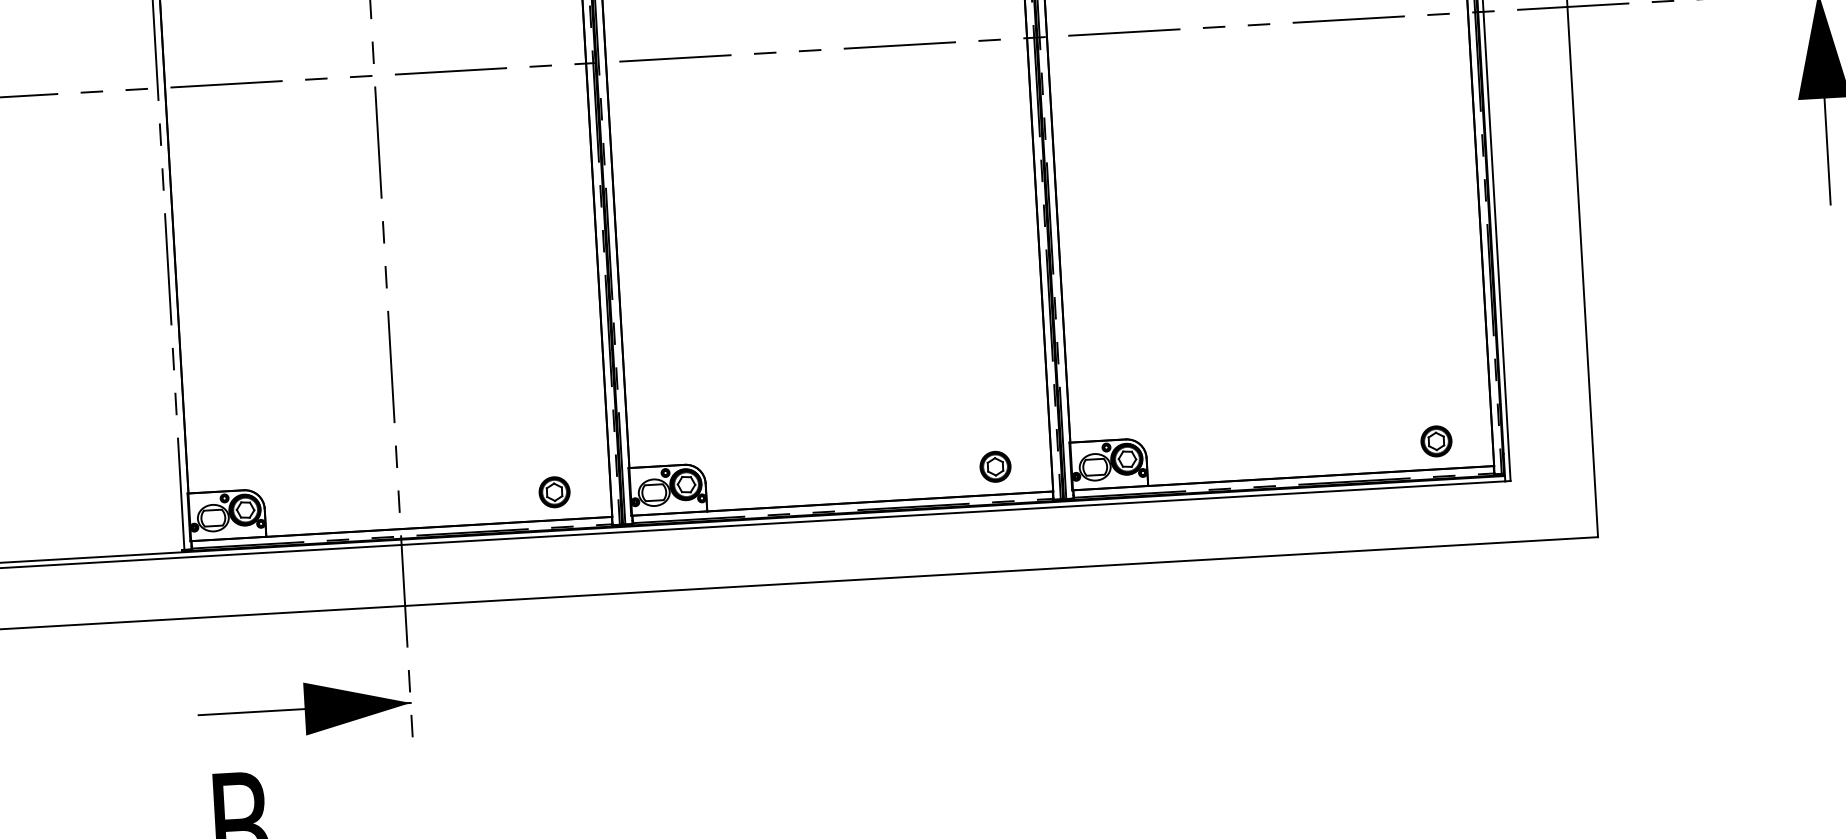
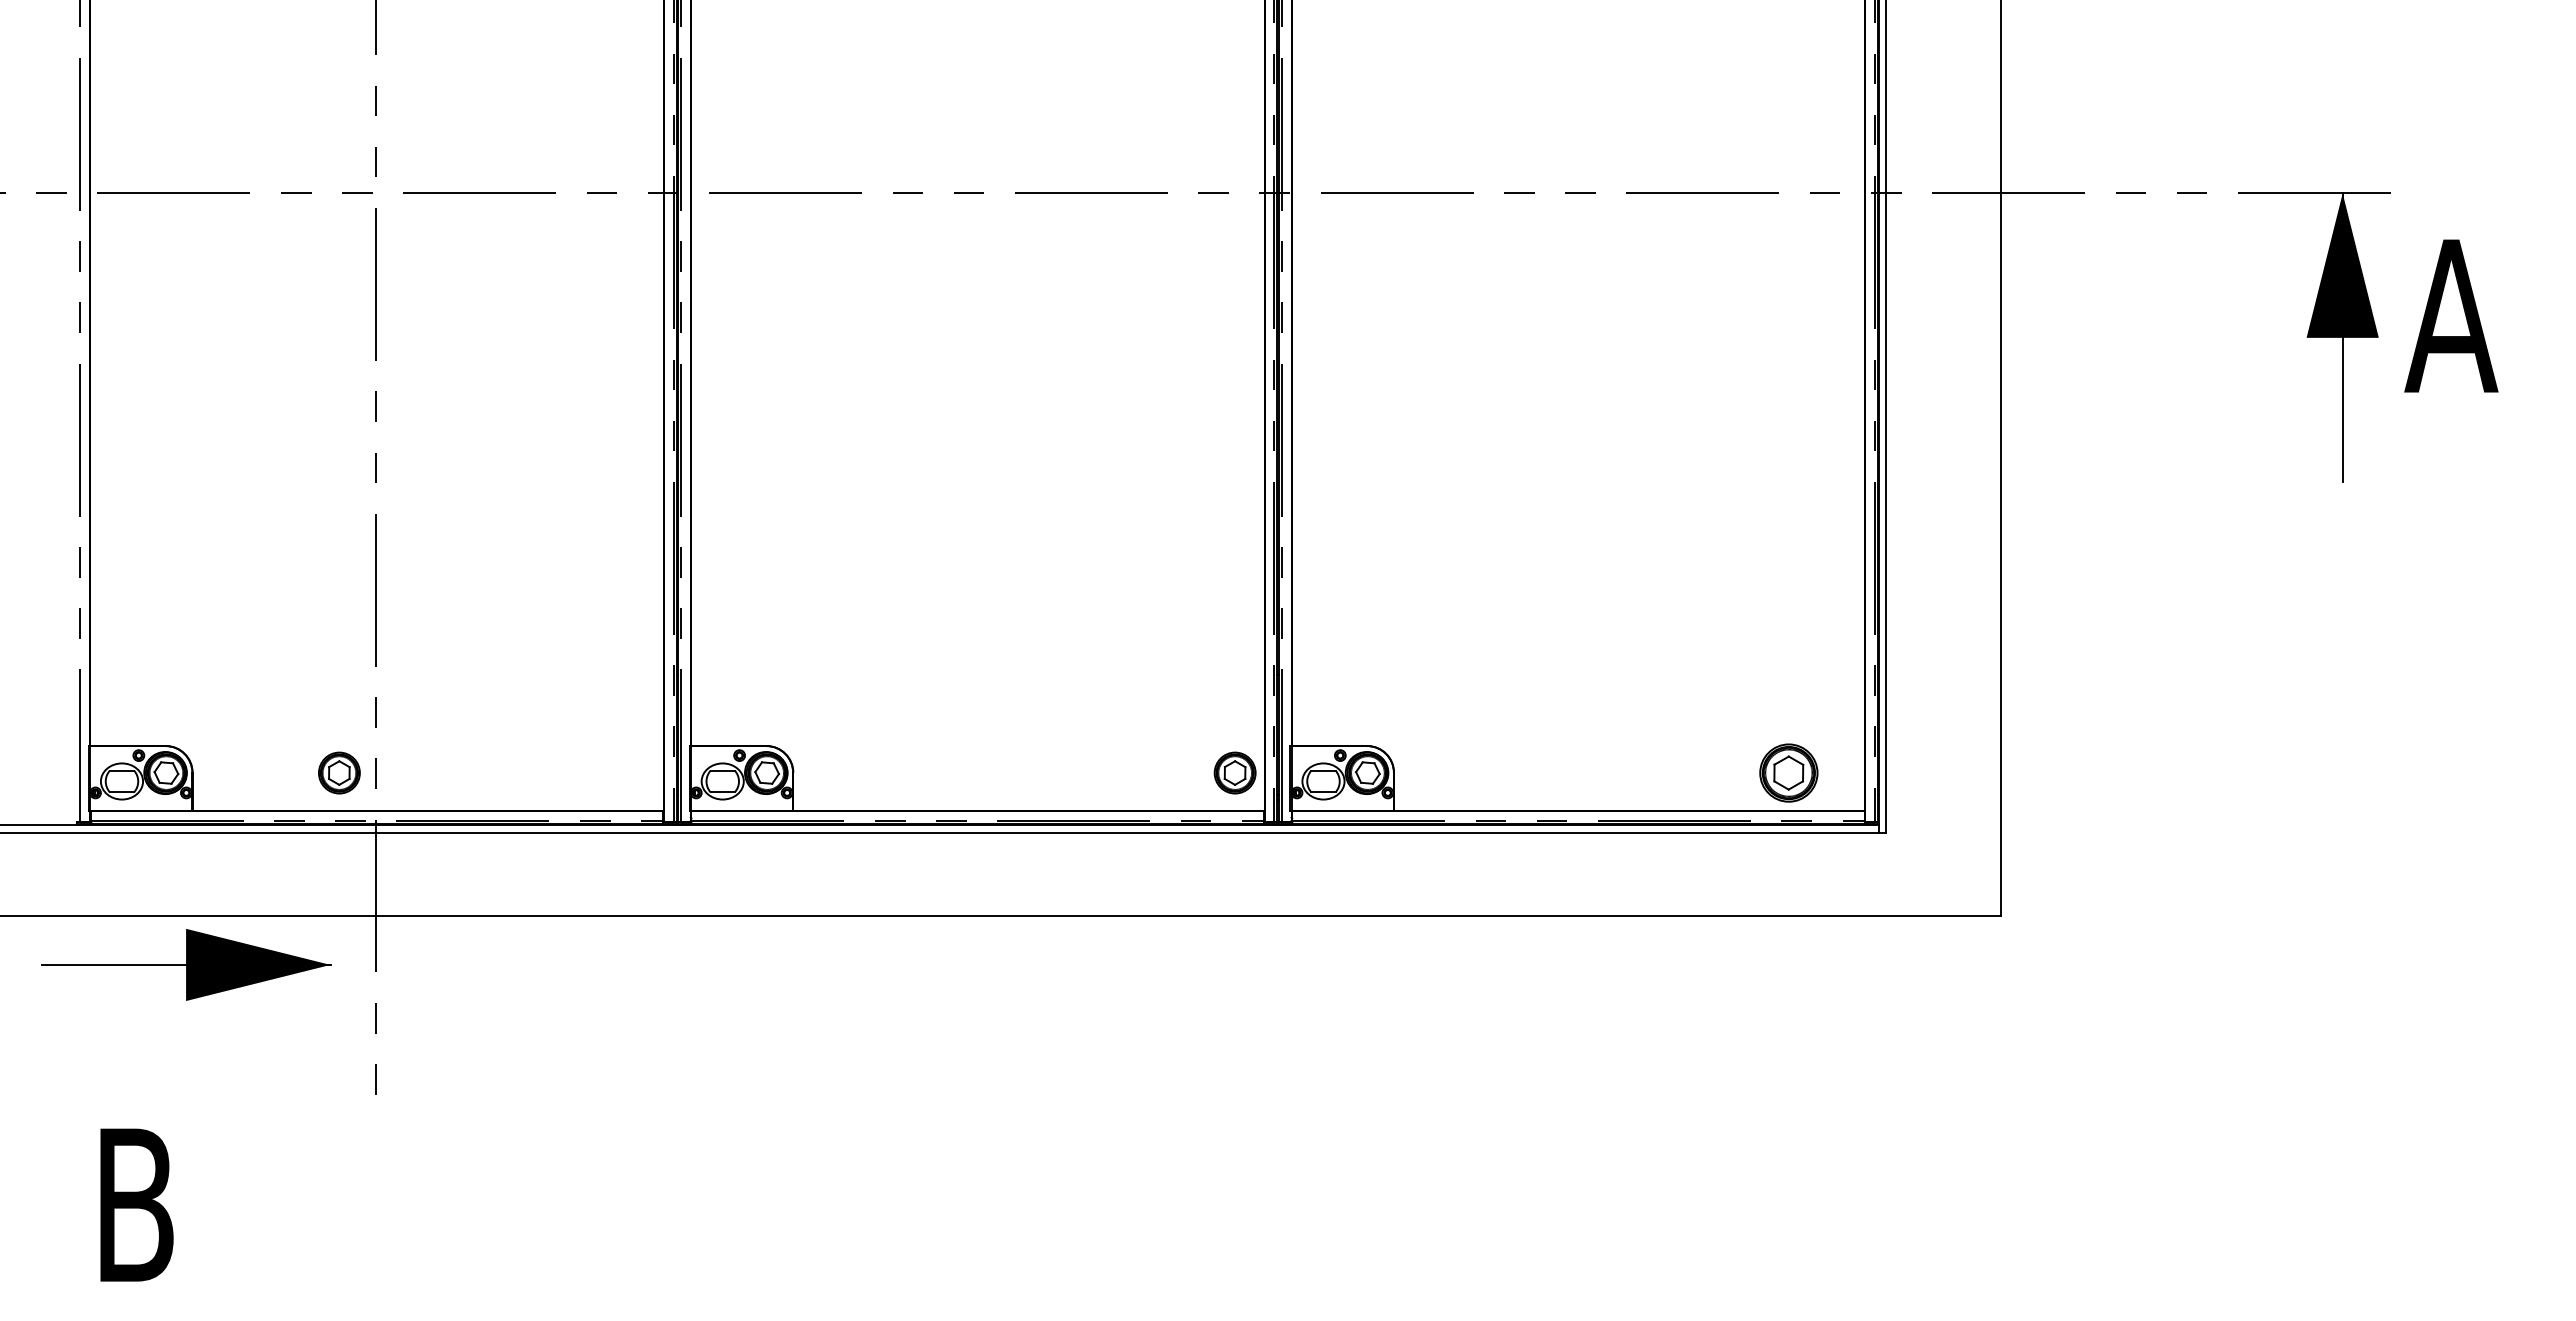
part: (1436, 441) -> (1788, 772), size x1.4
part: (995, 466) -> (1234, 772), moved
part: (554, 491) -> (339, 772), moved
part: (304, 708) -> (186, 964), moved

